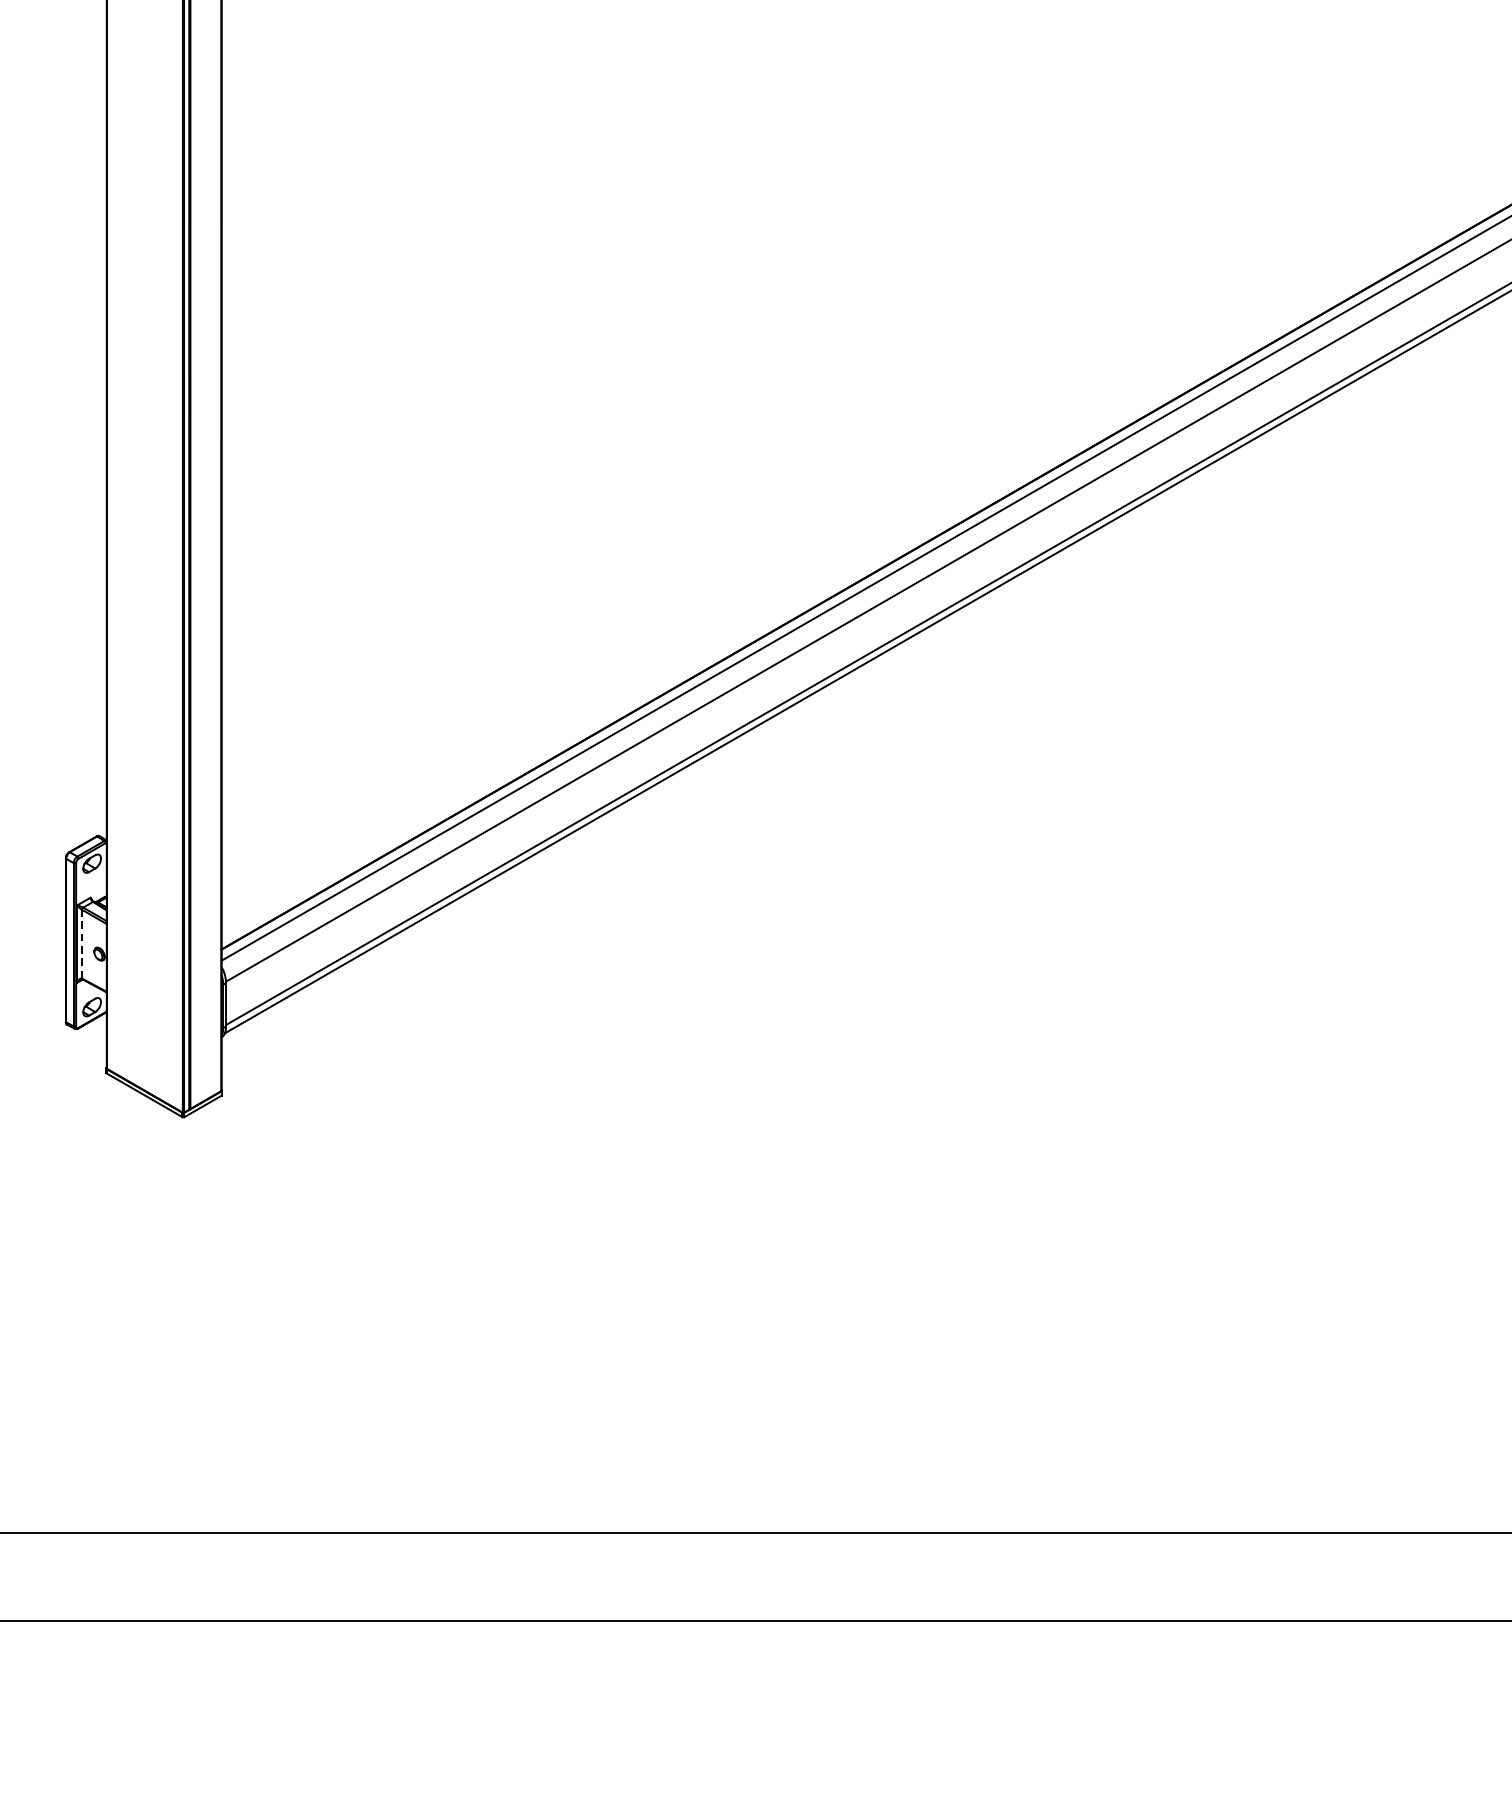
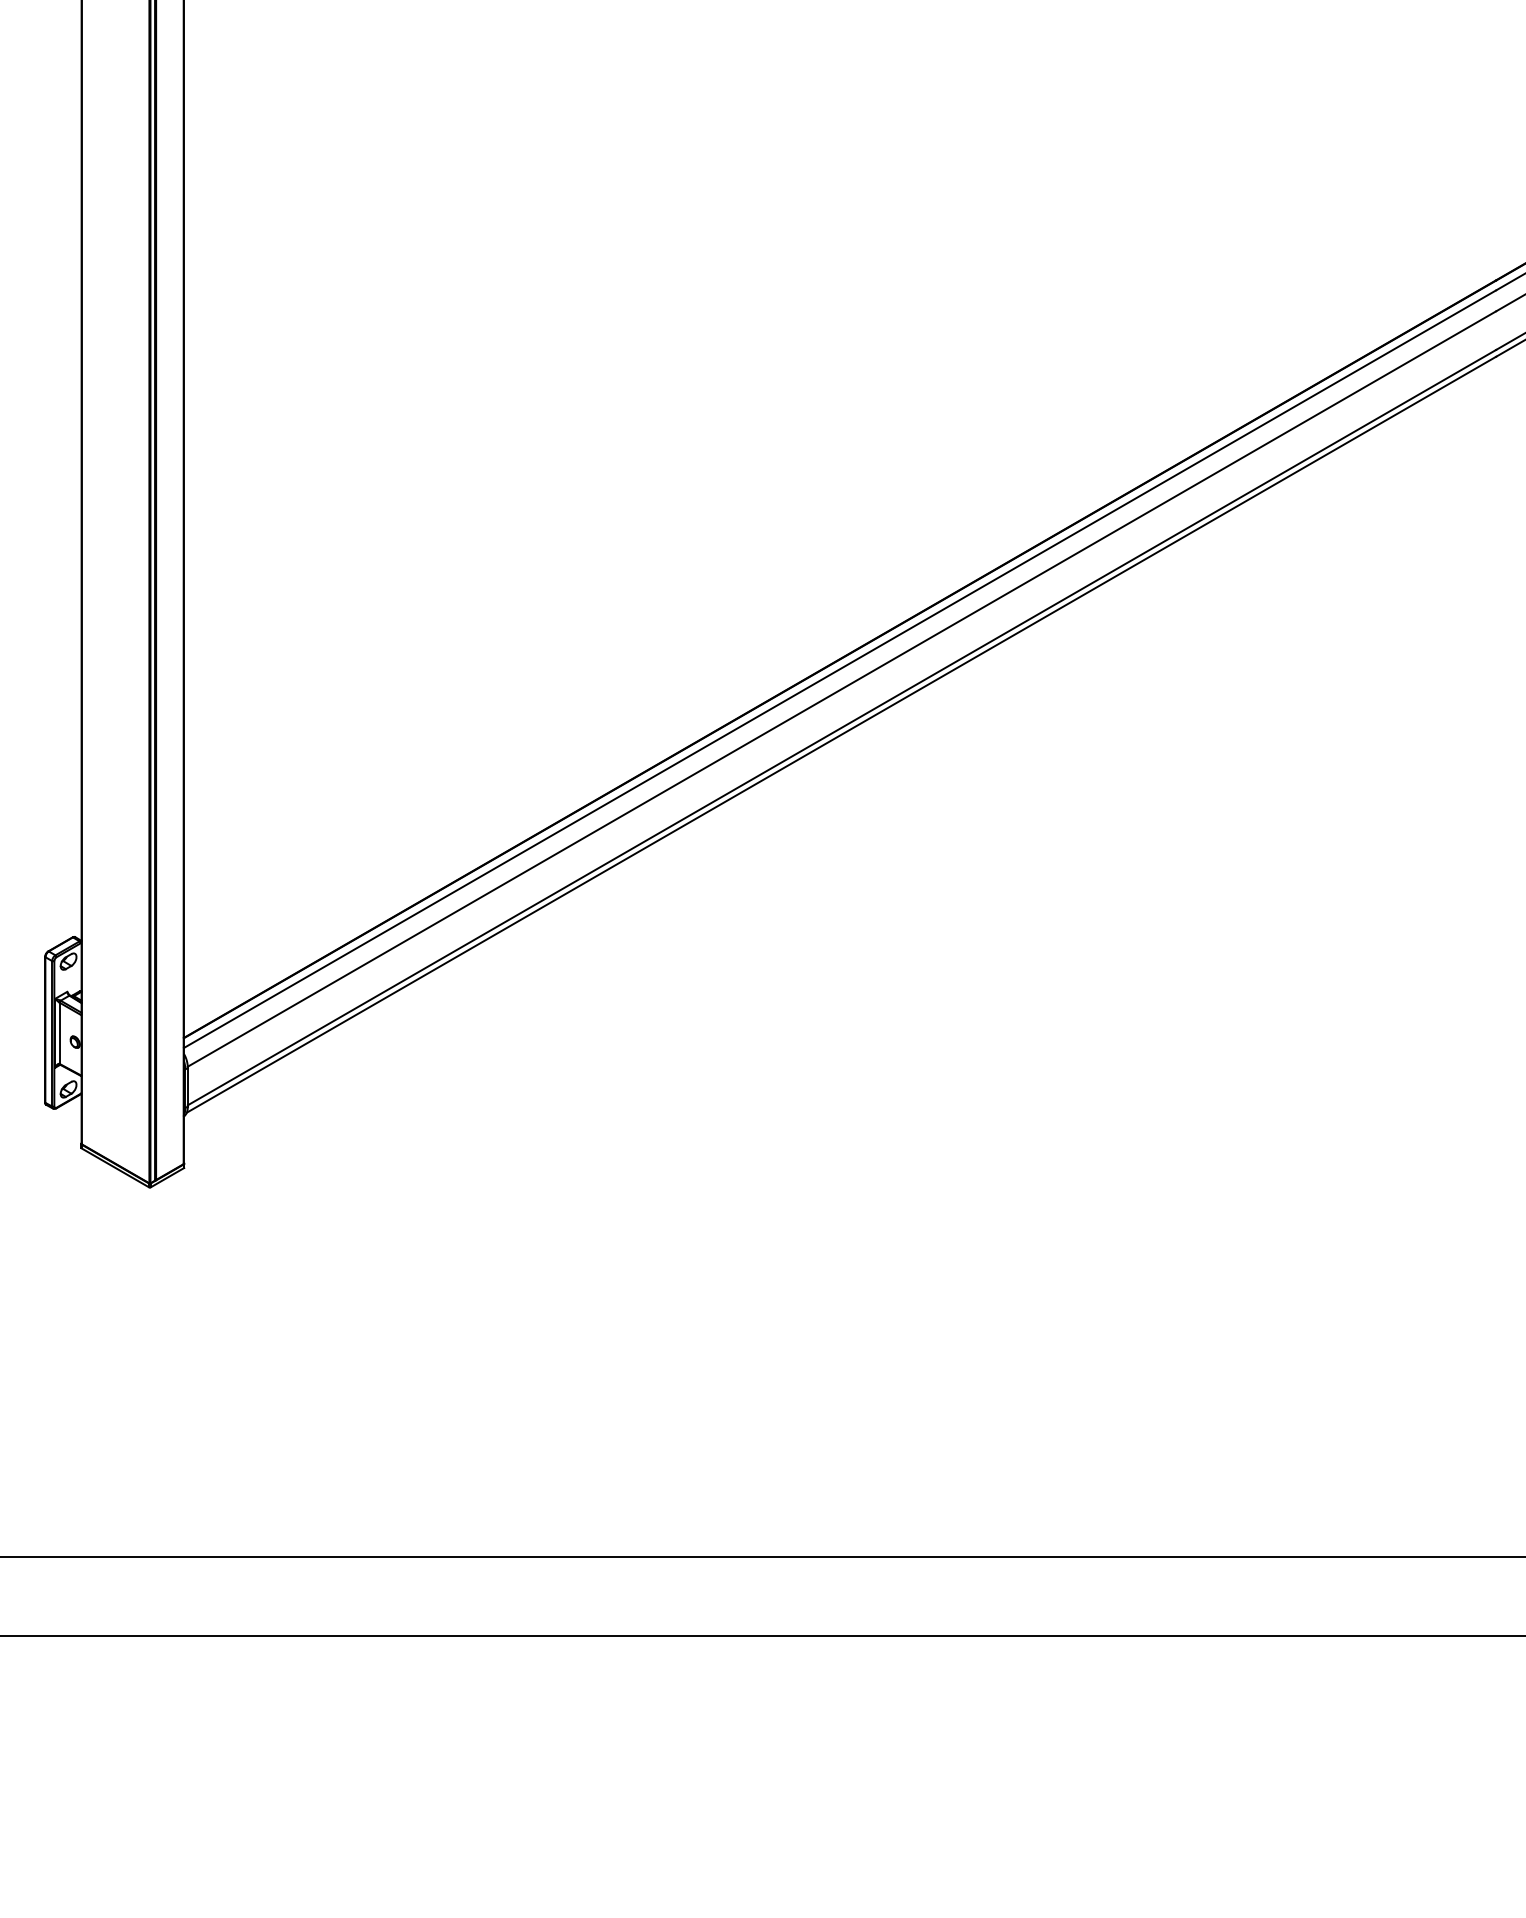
line: (81, 944) -> (59, 1033), dashed -> solid

